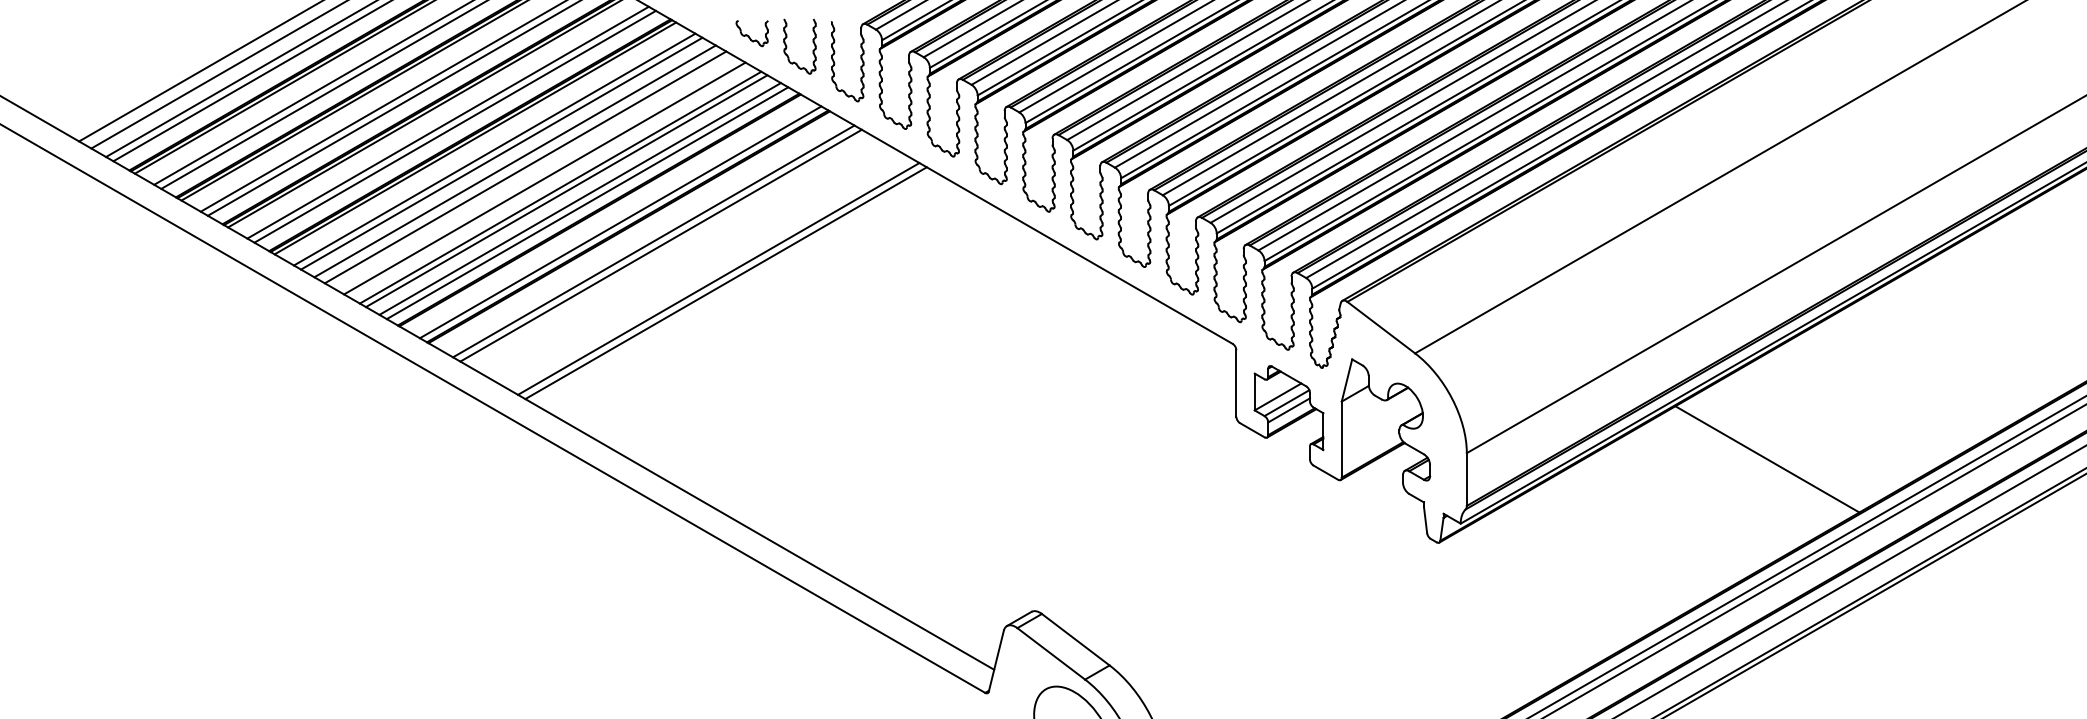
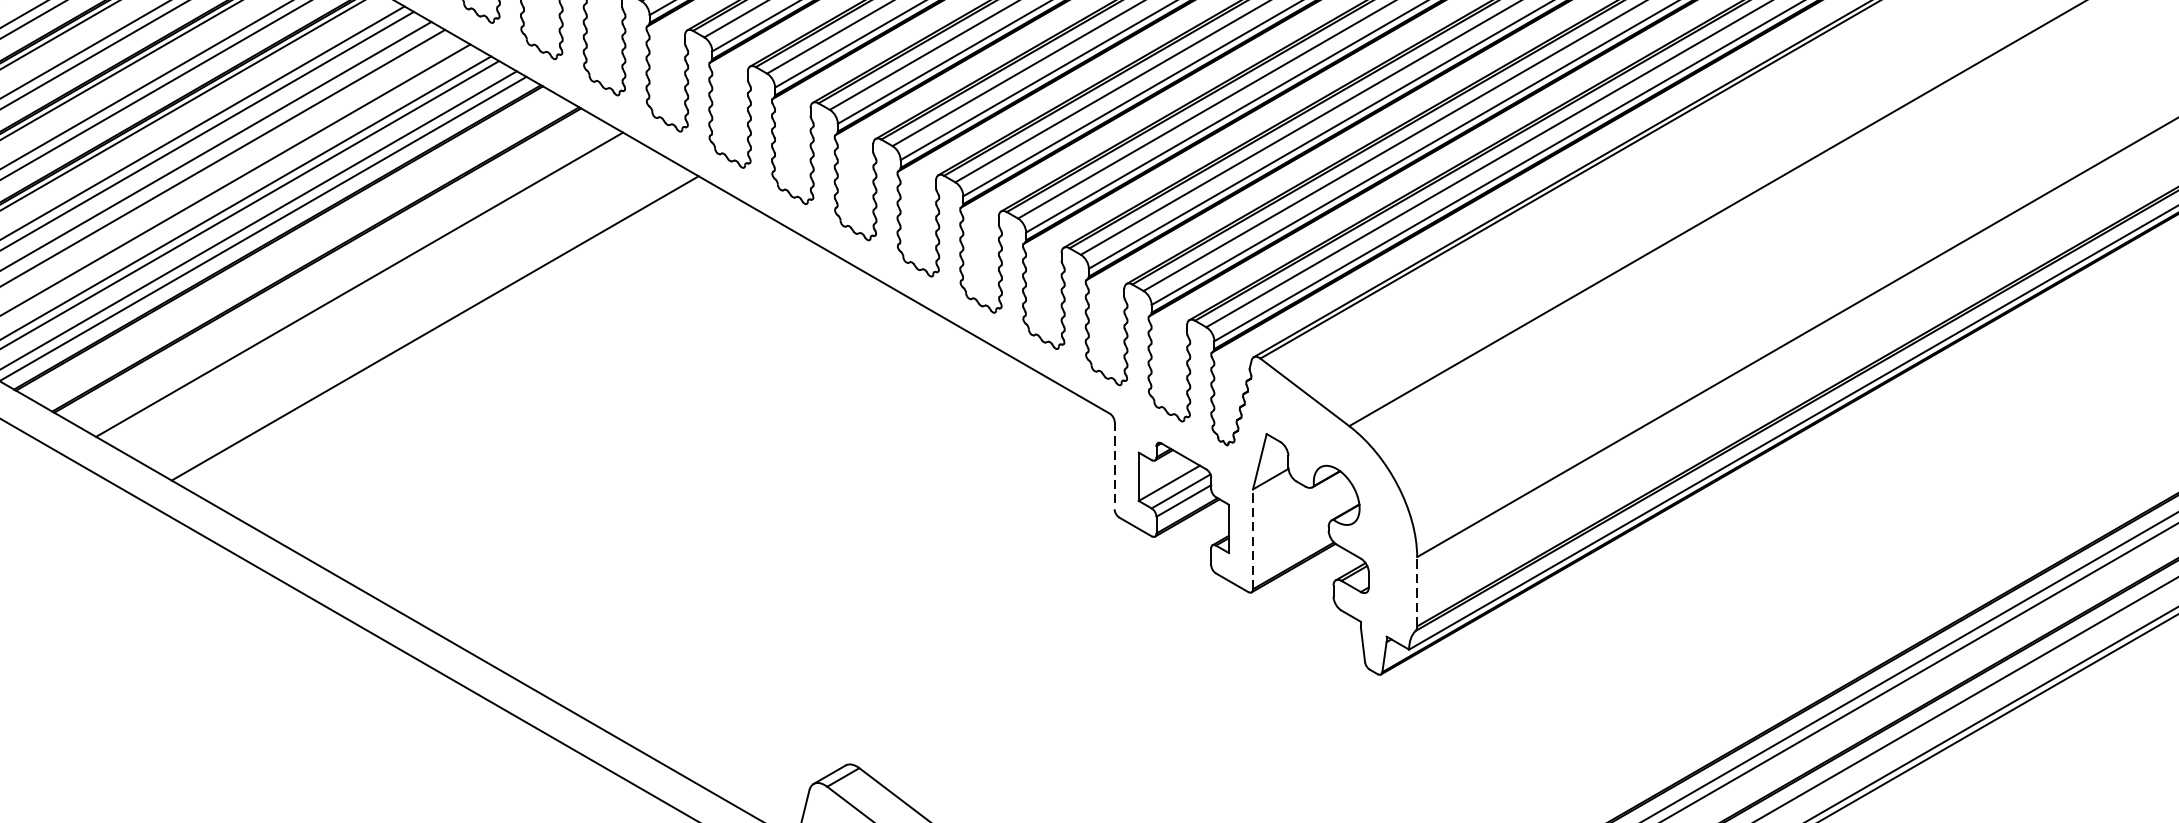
line: (620, 222) -> (306, 254), removed
line: (653, 241) -> (349, 279), removed
line: (725, 283) -> (444, 334), removed
line: (1236, 384) -> (1114, 466), solid -> dashed
line: (1341, 439) -> (1252, 539), solid -> dashed
line: (1767, 459) -> (1811, 565), removed
line: (1466, 479) -> (1416, 591), solid -> dashed

